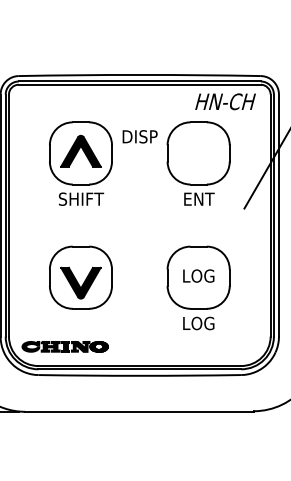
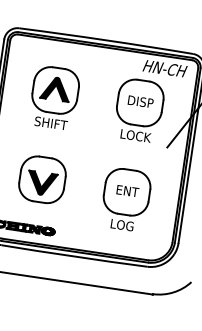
text: (139, 136) -> (140, 101), moved
text: (199, 198) -> (136, 135), ENT -> LOCK
text: (198, 275) -> (127, 190), LOG -> ENT

